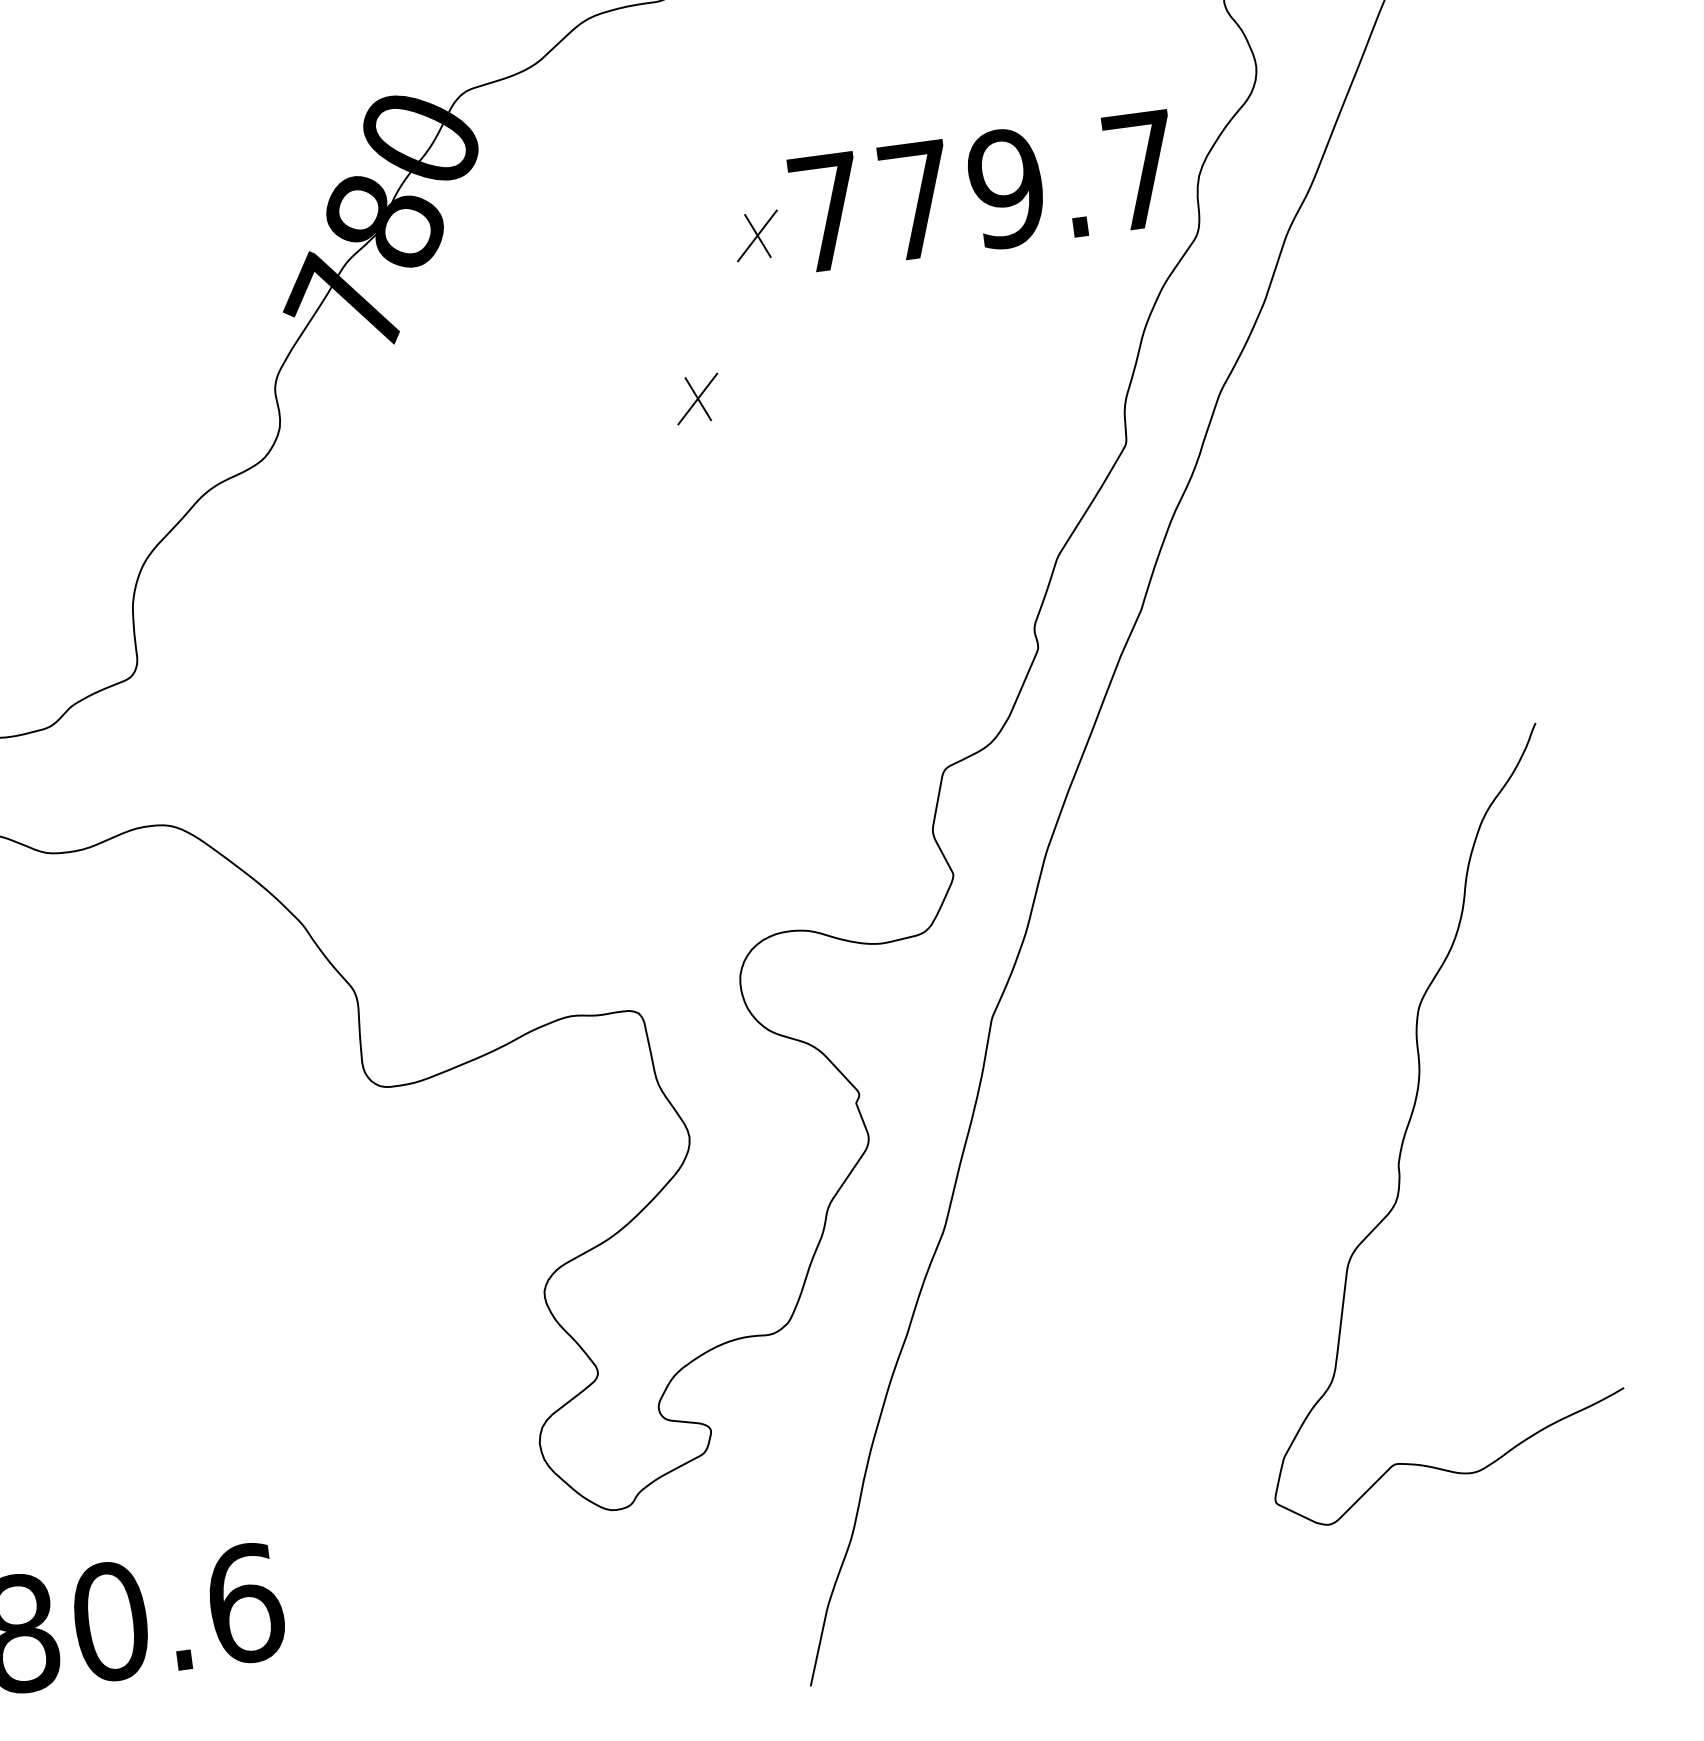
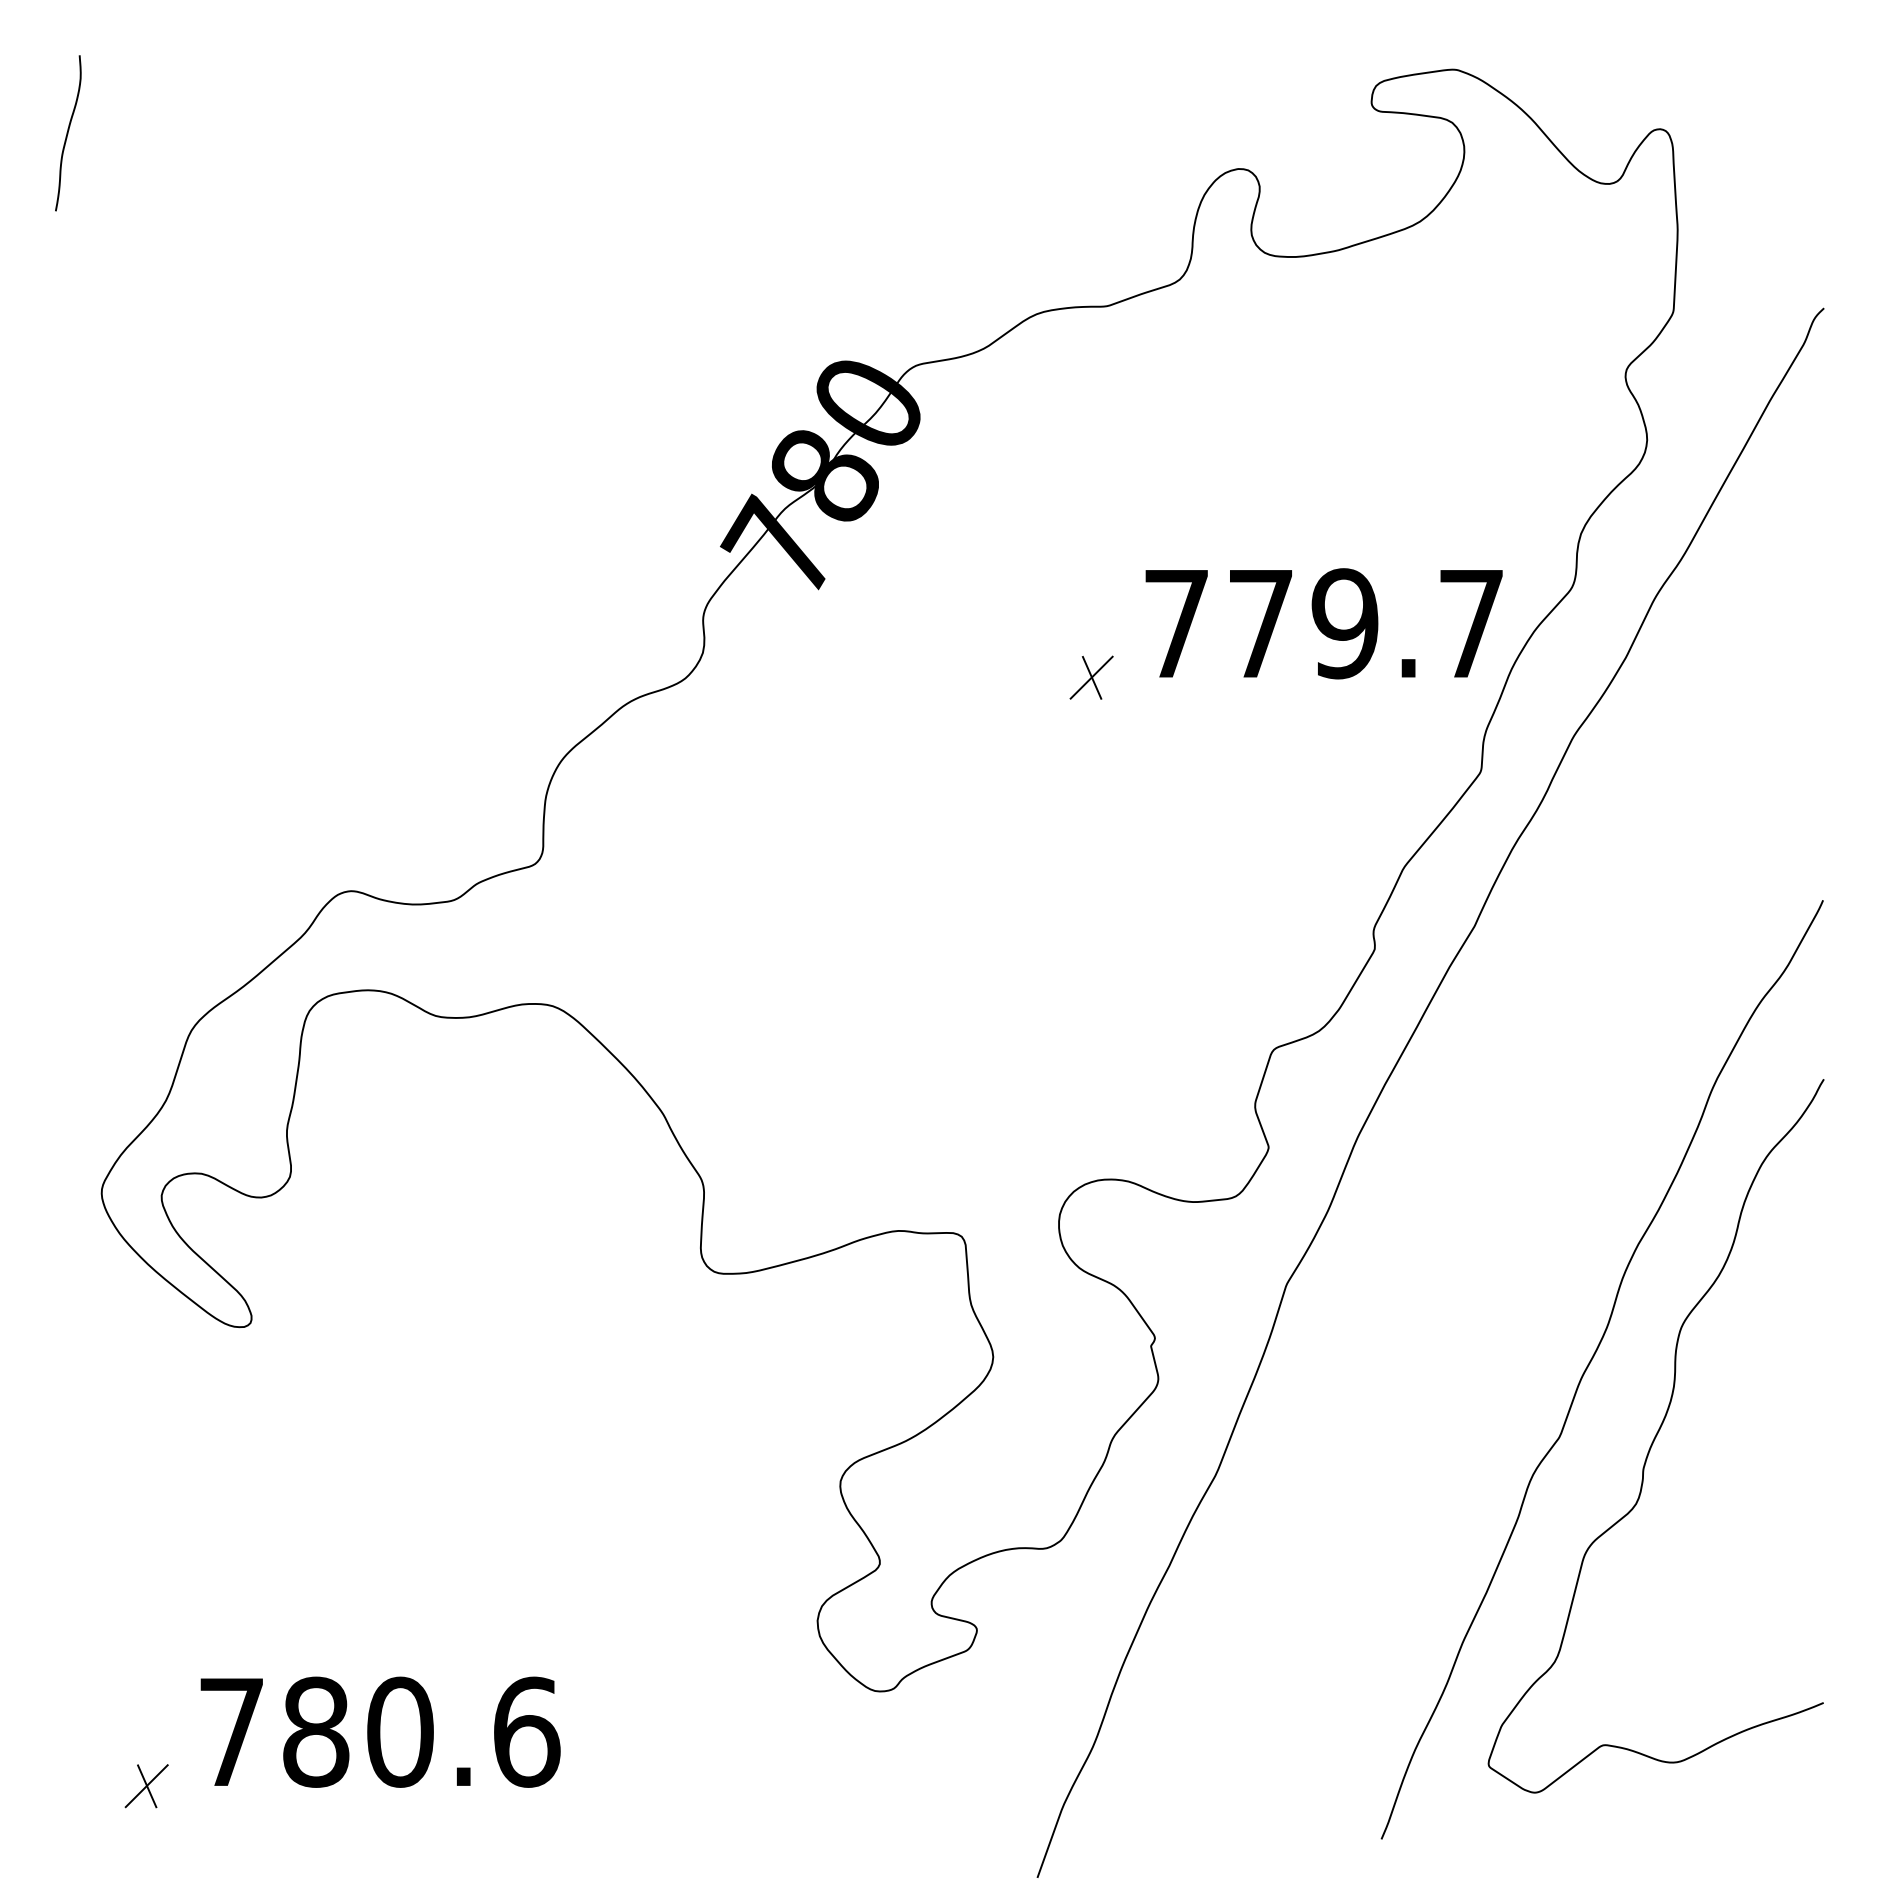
text: (983, 191) -> (1323, 623), moved
part: (757, 235) -> (1166, 534), removed
curve: (1327, 1059) -> (1590, 1363), added

